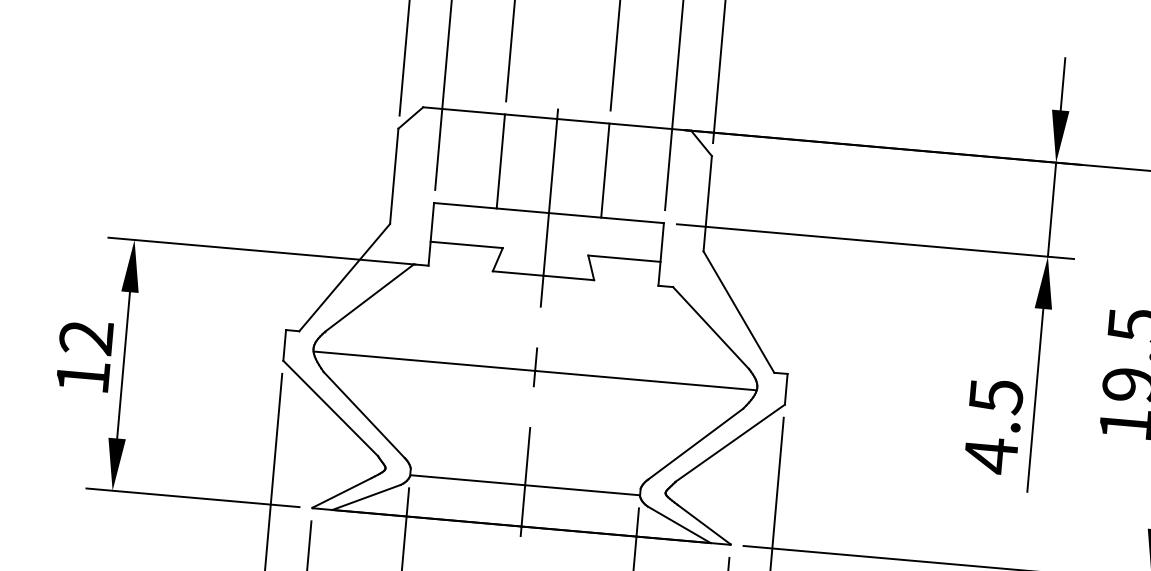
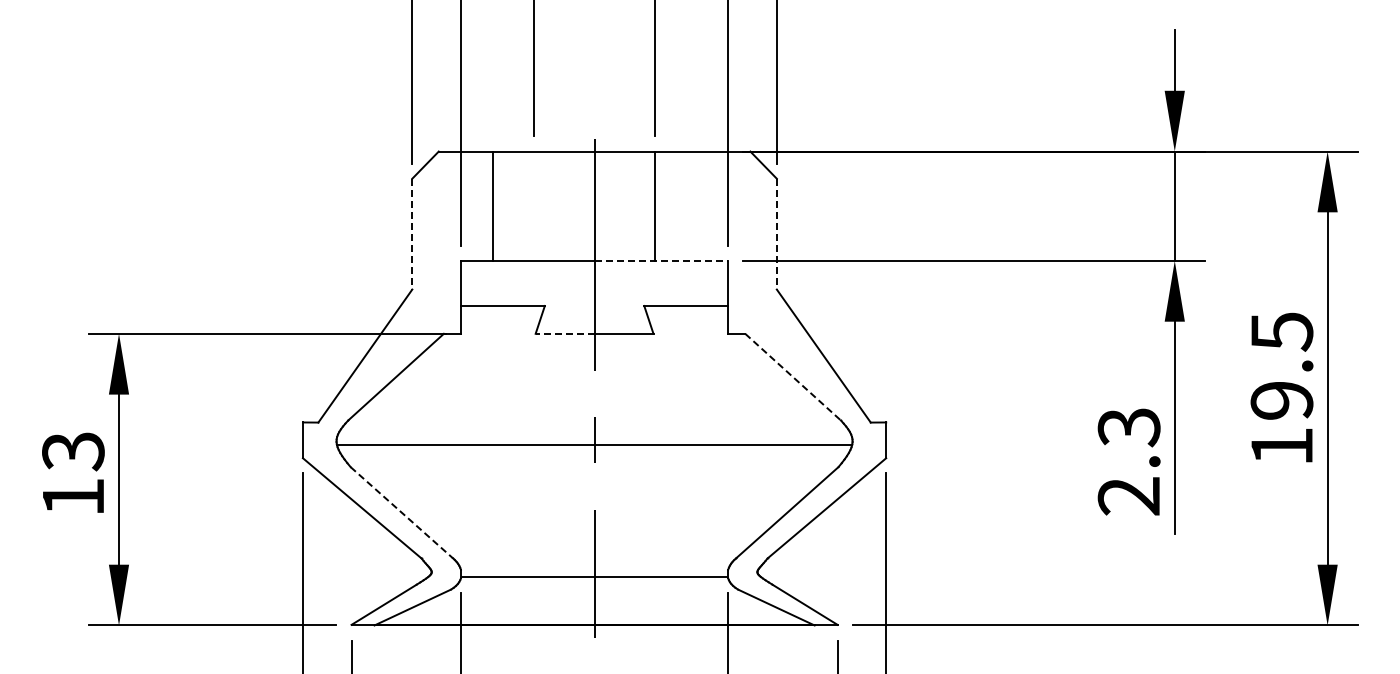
line: (500, 160) -> (492, 205), moved
line: (394, 176) -> (412, 234), solid -> dashed
line: (707, 204) -> (776, 234), solid -> dashed
line: (606, 217) -> (661, 260), solid -> dashed
line: (517, 273) -> (564, 333), solid -> dashed
line: (711, 328) -> (793, 377), solid -> dashed
text: (86, 337) -> (73, 451), 12 -> 13
line: (364, 414) -> (401, 512), solid -> dashed
text: (992, 426) -> (1128, 462), 4.5 -> 2.3

